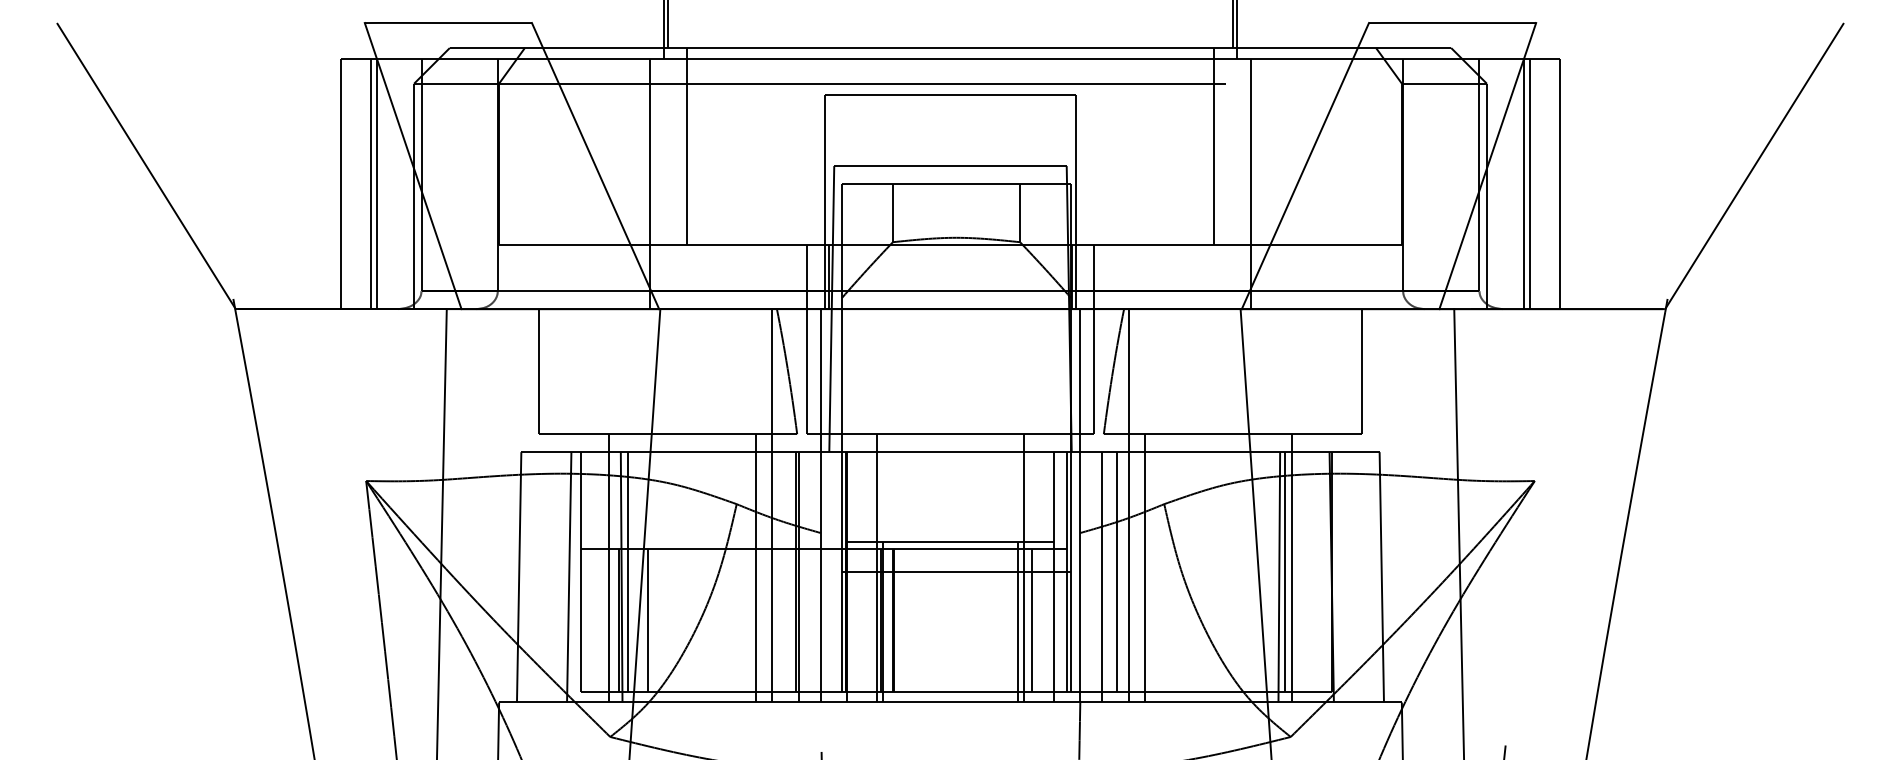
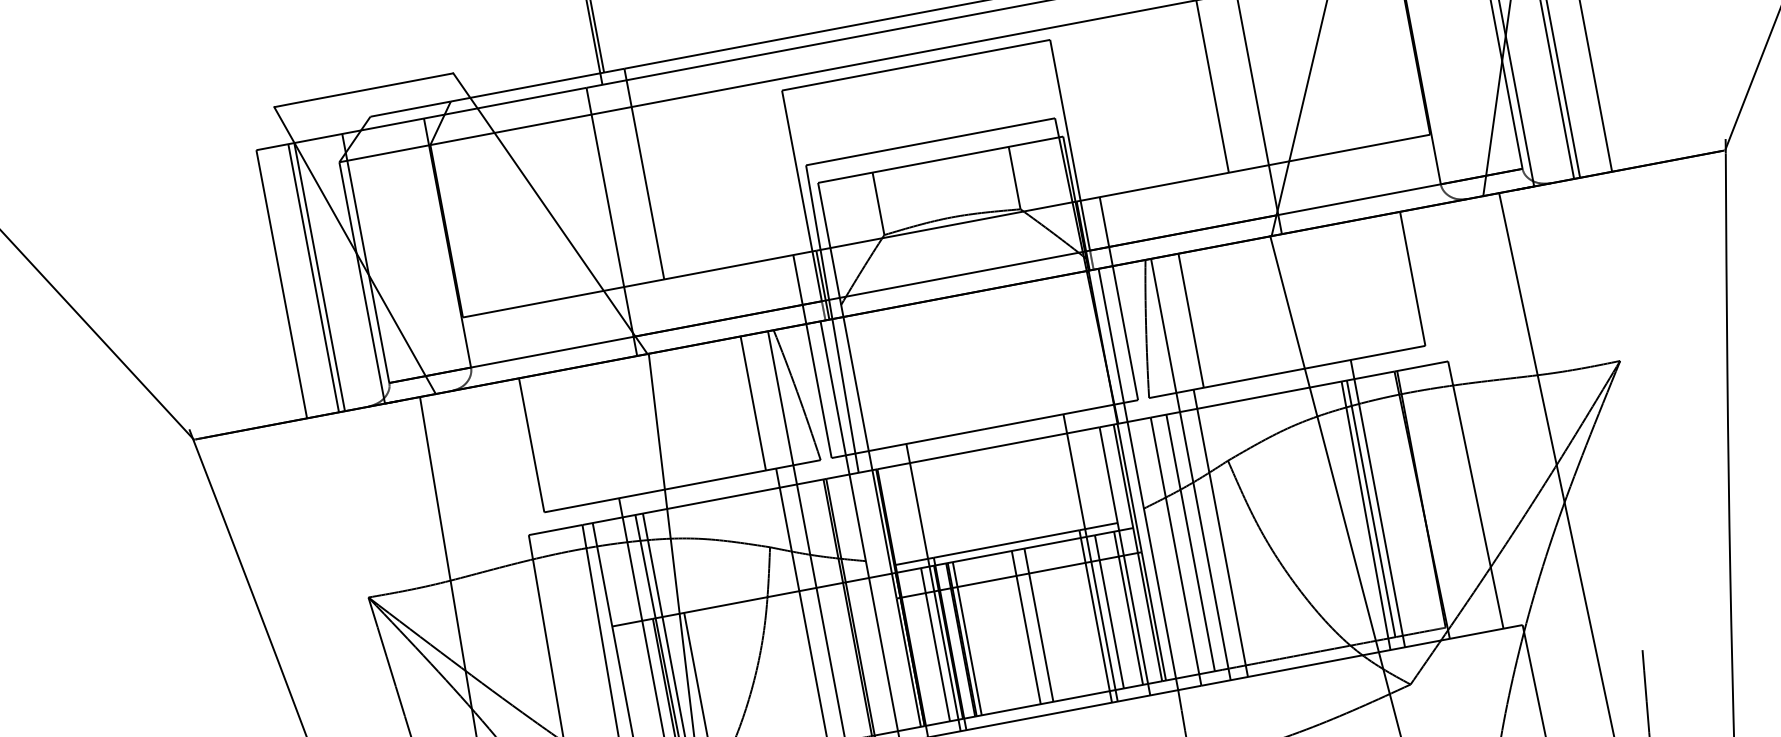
line: (746, 371) -> (753, 403), added
line: (1154, 371) -> (1190, 320), added
line: (869, 619) -> (935, 643), added
line: (898, 619) -> (966, 638), added
line: (954, 619) -> (1026, 626), added
line: (965, 619) -> (1038, 624), added
line: (1049, 619) -> (1128, 607), added

